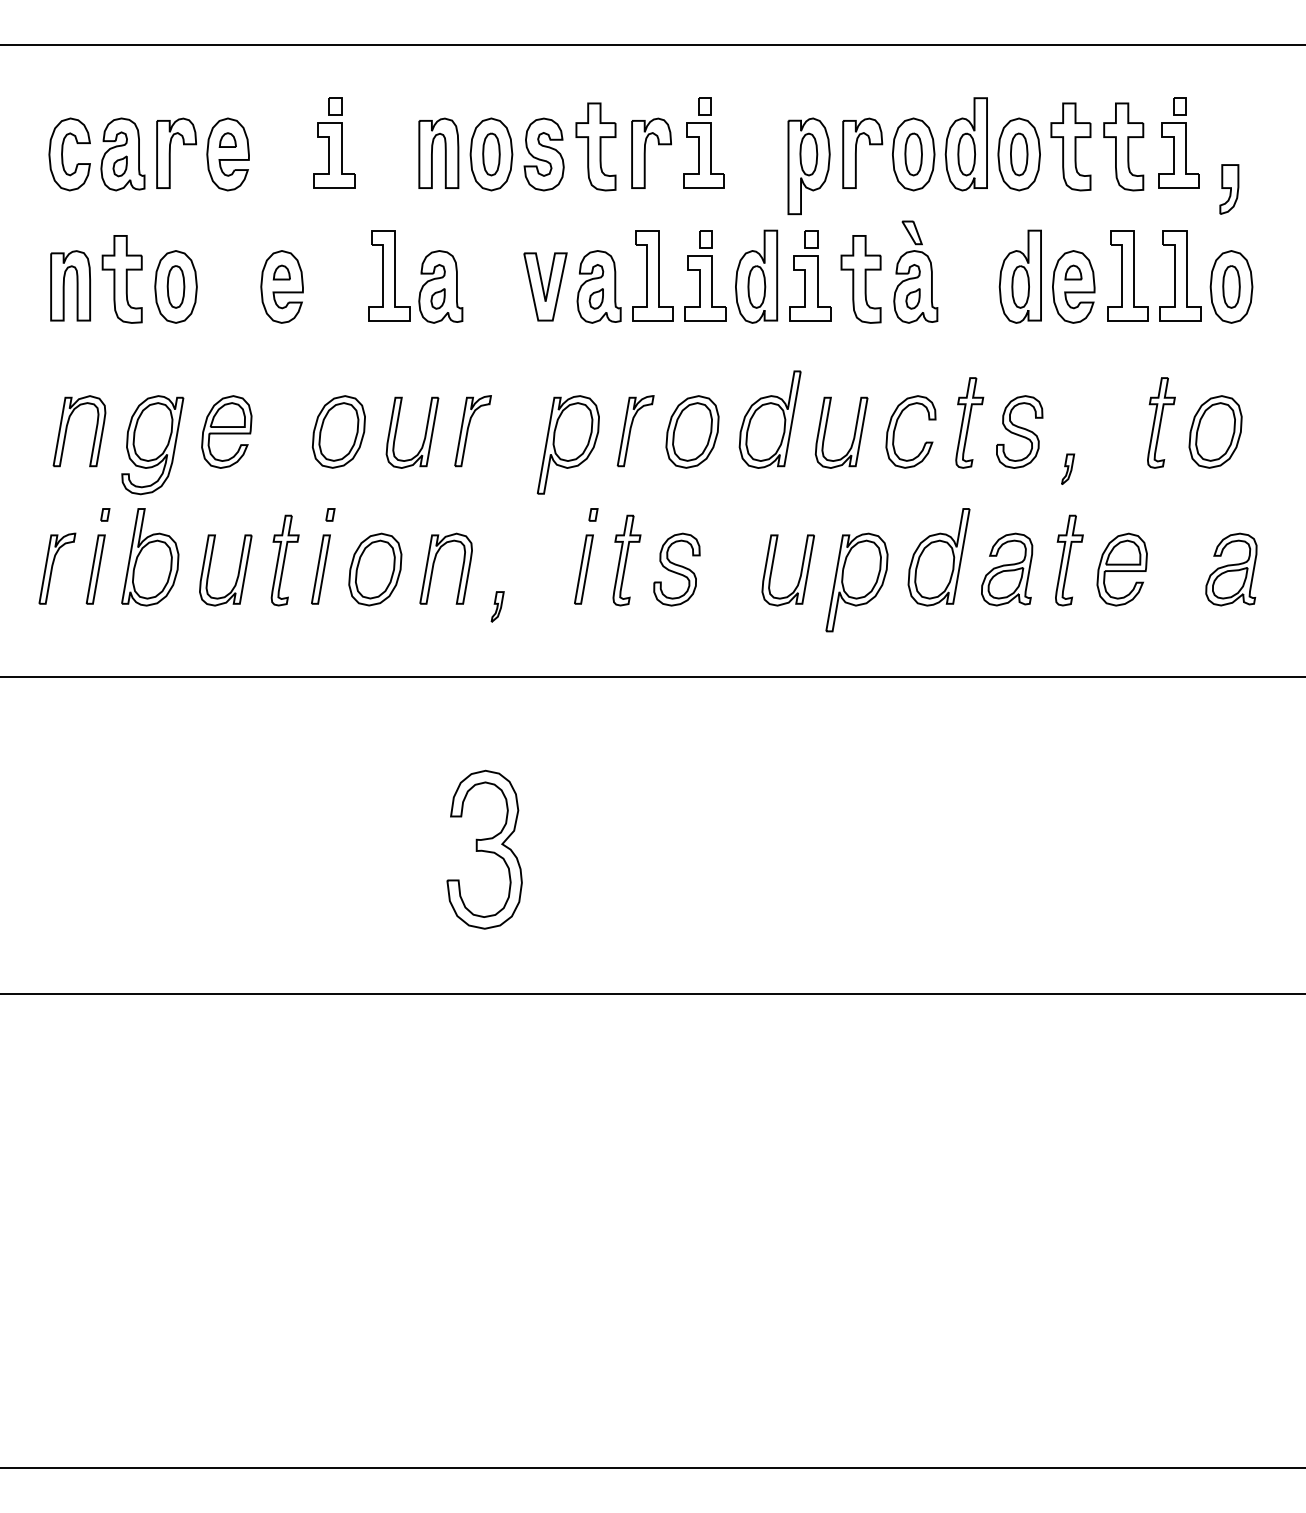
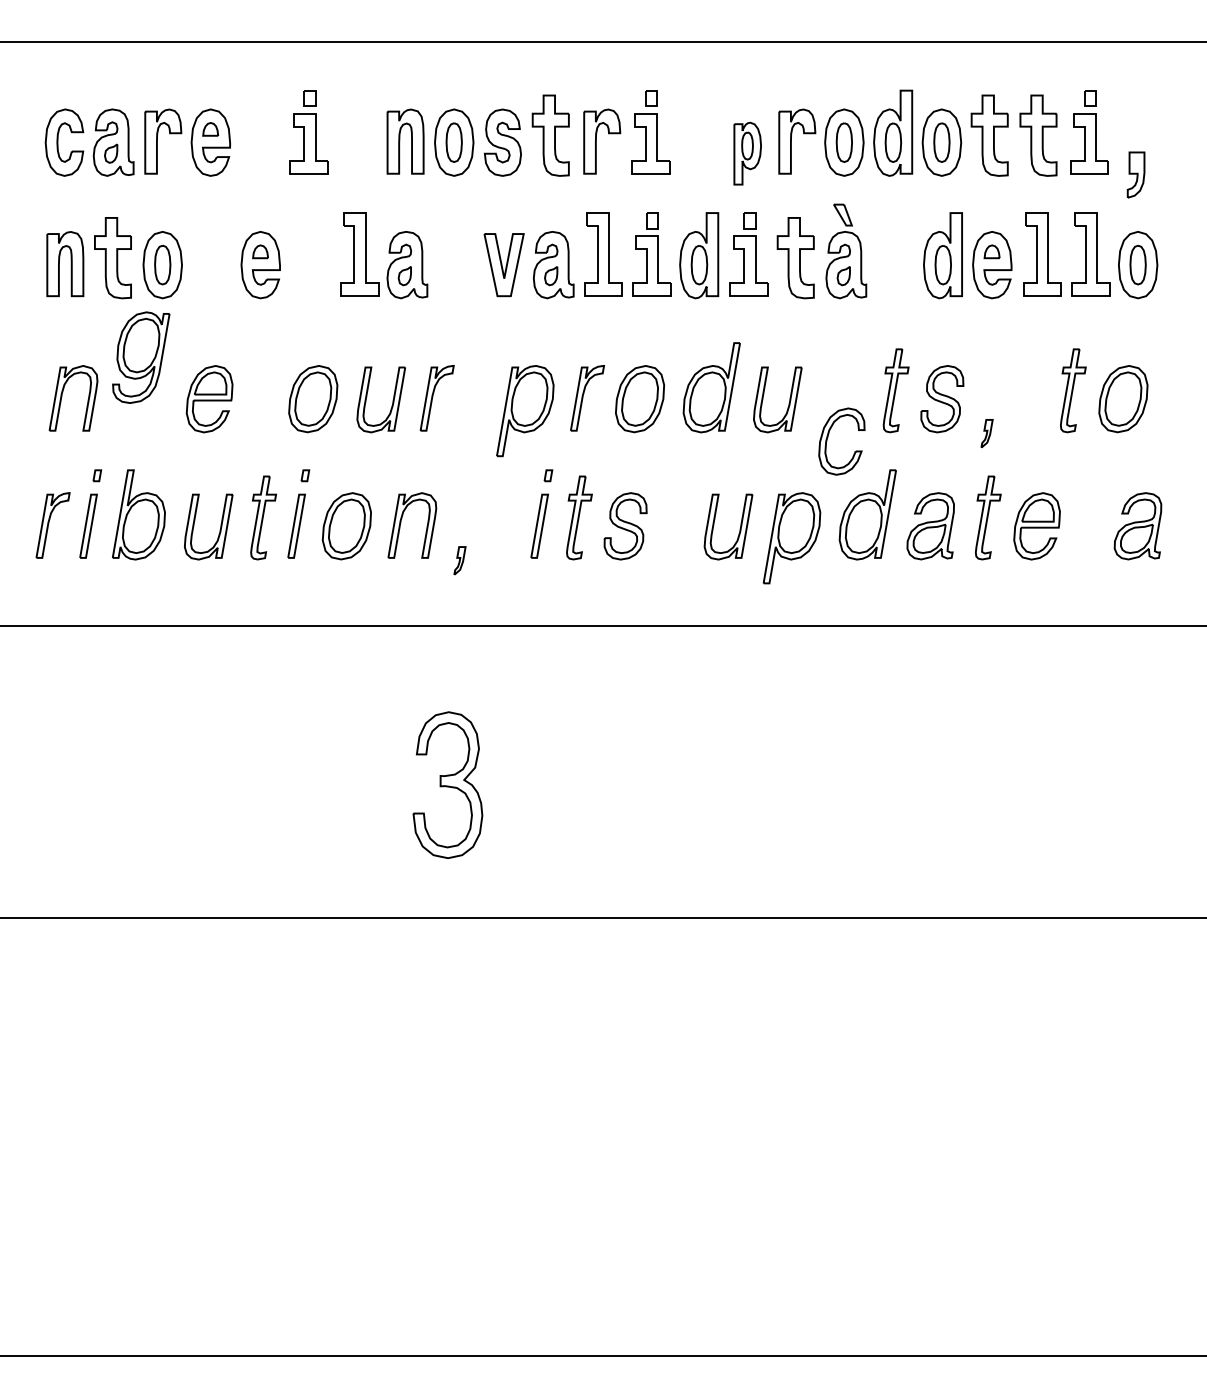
part: (808, 166) -> (747, 153), size x0.7
part: (896, 427) -> (828, 437), moved
part: (152, 445) -> (140, 358), moved

